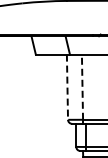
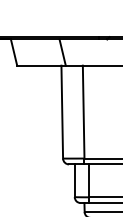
line: (67, 87) -> (62, 112), dashed -> solid
line: (82, 87) -> (83, 112), dashed -> solid

